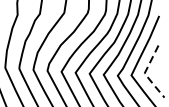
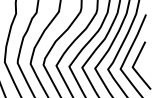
line: (145, 74) -> (133, 68), dashed -> solid

